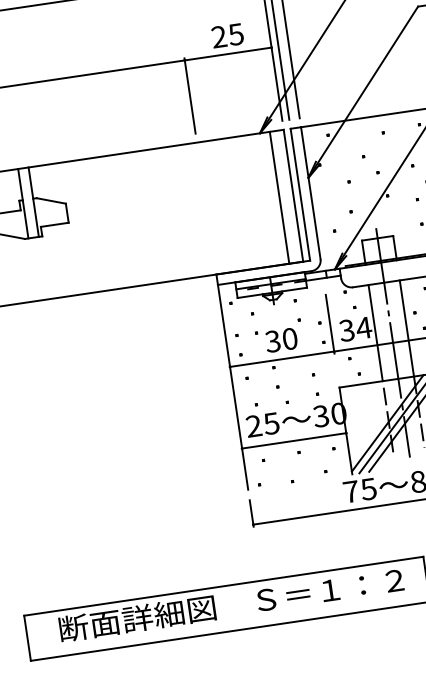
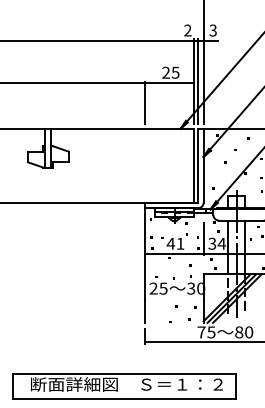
line: (280, 197) -> (186, 165), removed
text: (281, 339) -> (175, 243), 30 -> 41
line: (294, 440) -> (174, 299), removed

